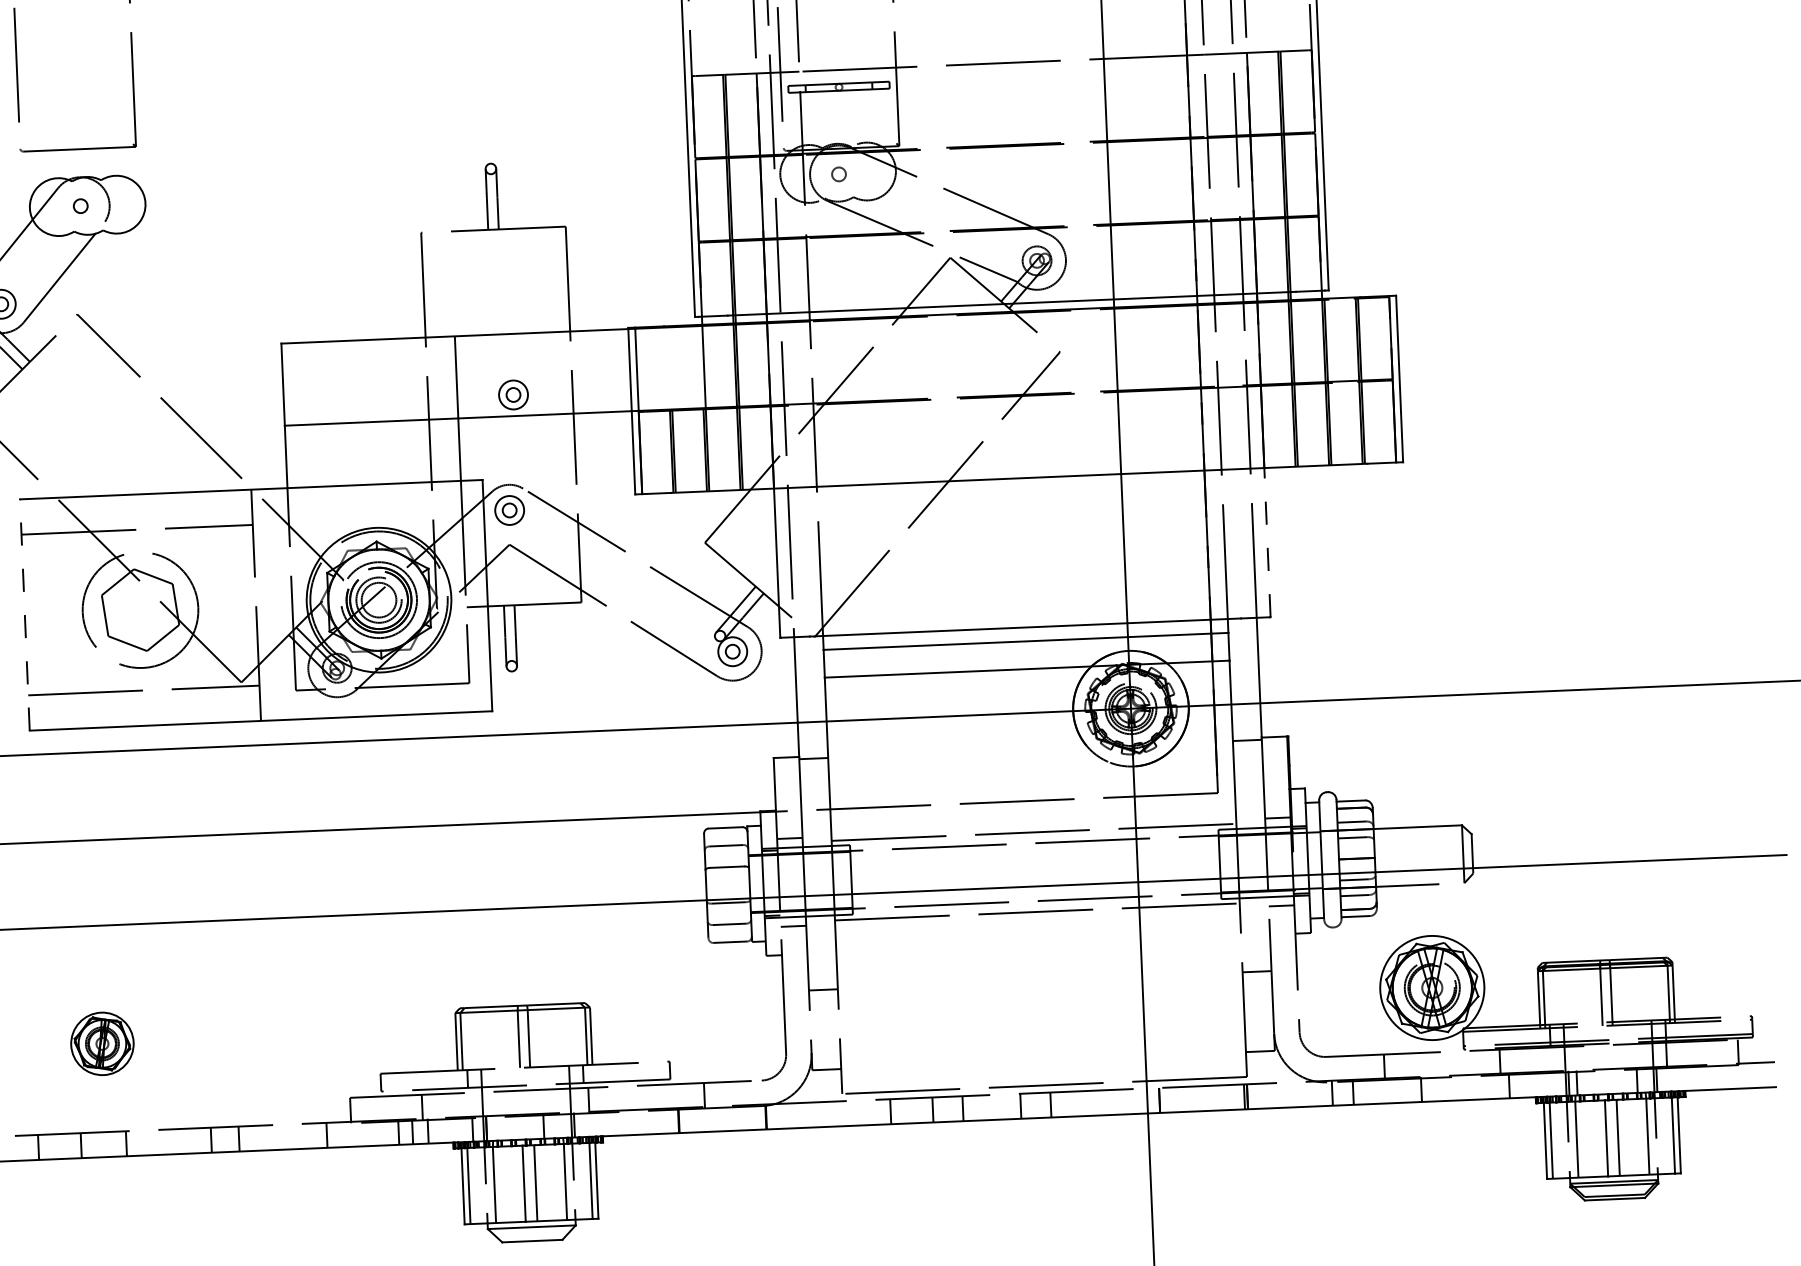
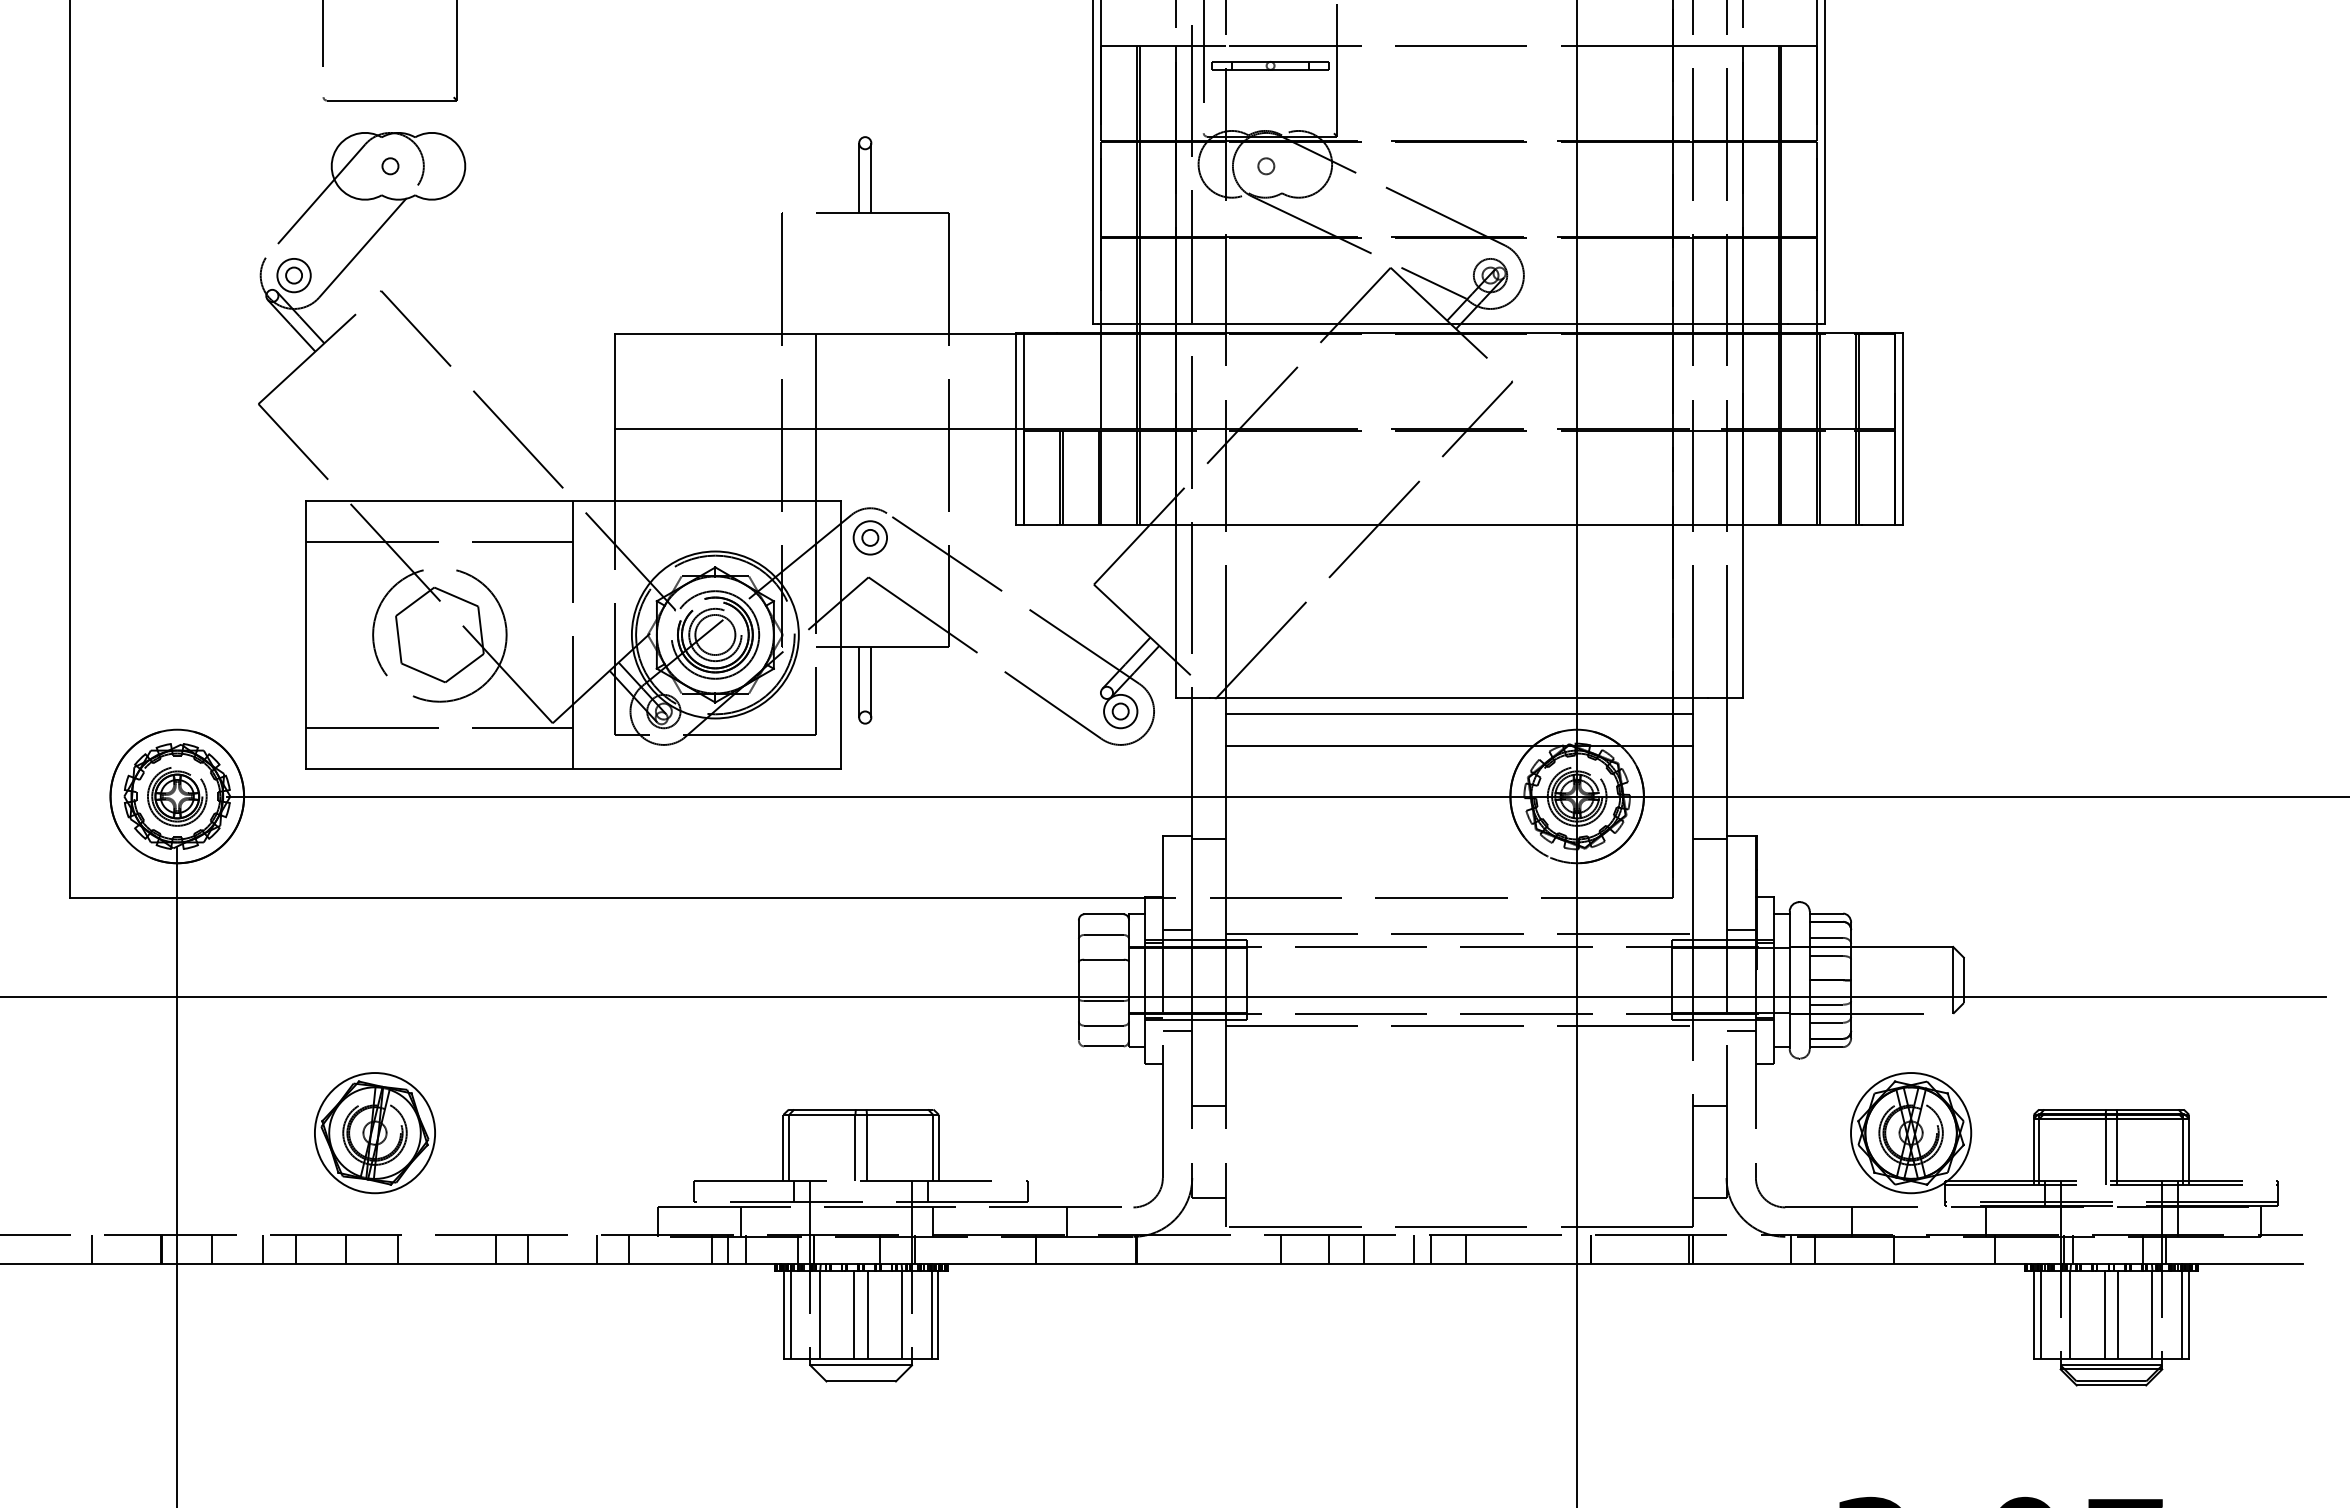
part: (512, 394) -> (879, 404), removed
line: (1267, 542) -> (1742, 611), dashed -> solid
line: (25, 615) -> (306, 635), dashed -> solid
part: (102, 1044) -> (374, 1133), size x1.67
line: (1006, 1106) -> (1414, 1249), added
line: (299, 1136) -> (597, 1249), added
line: (9, 1148) -> (262, 1249), added

